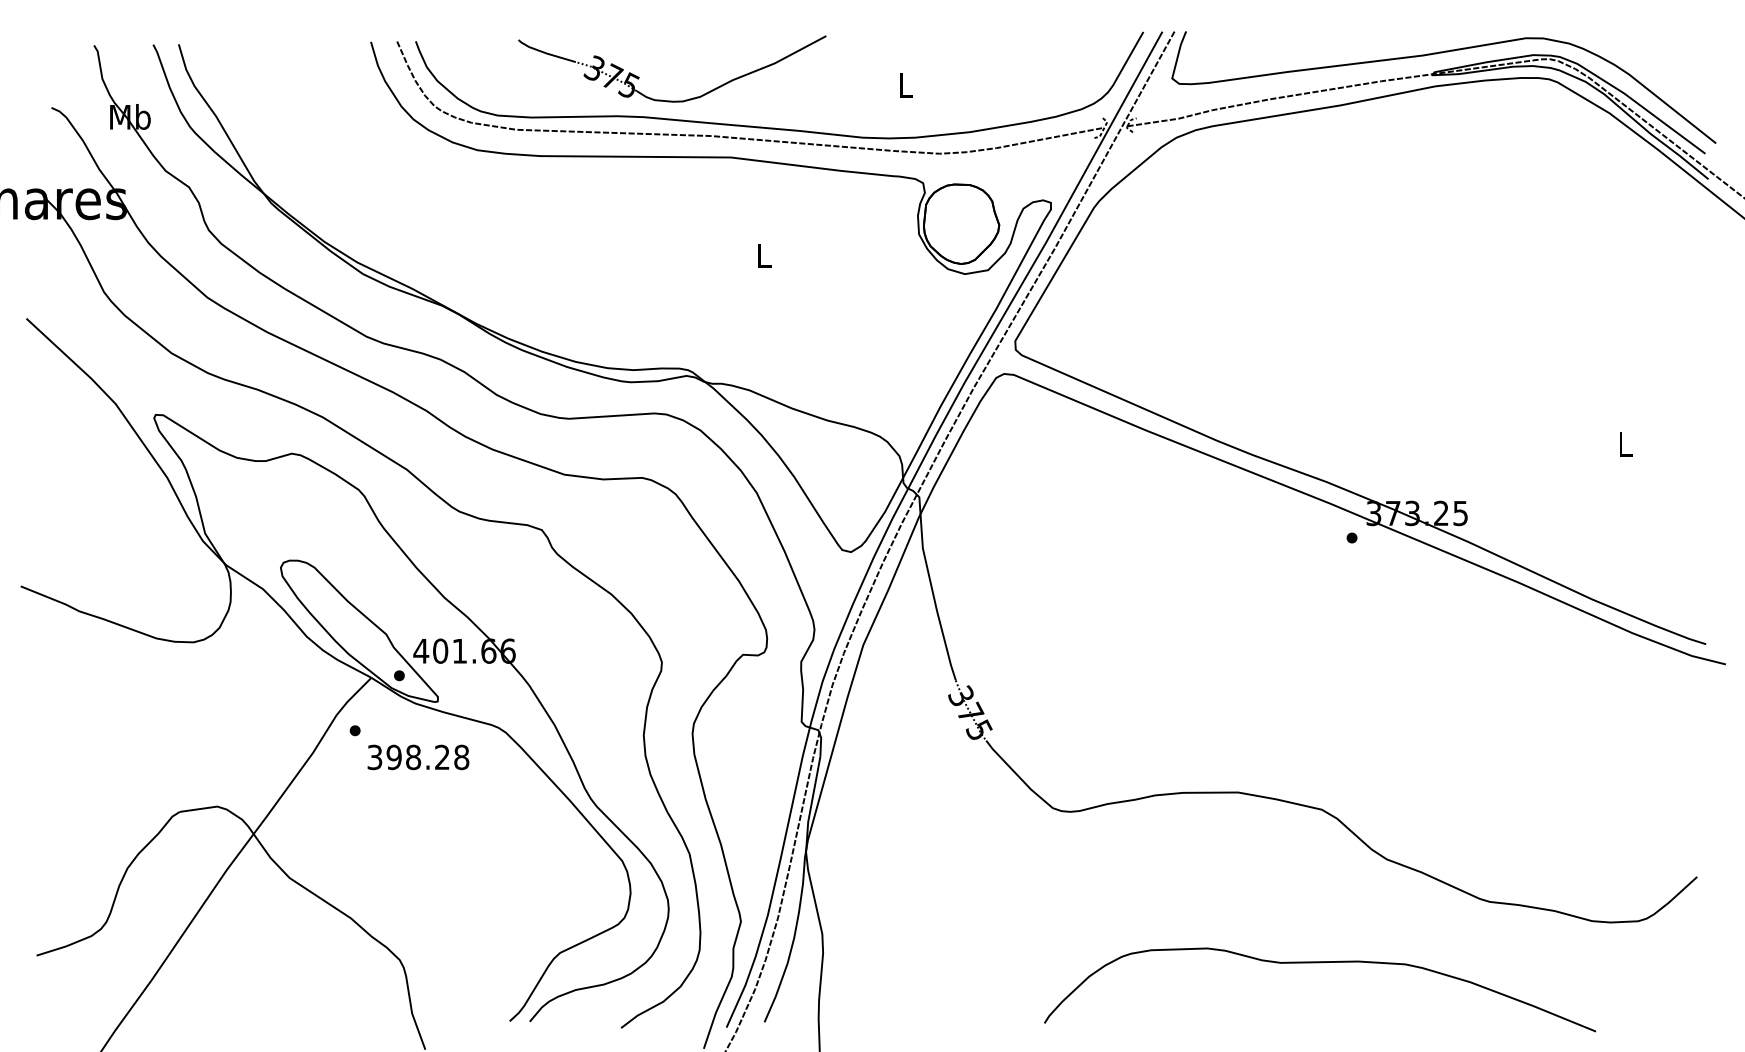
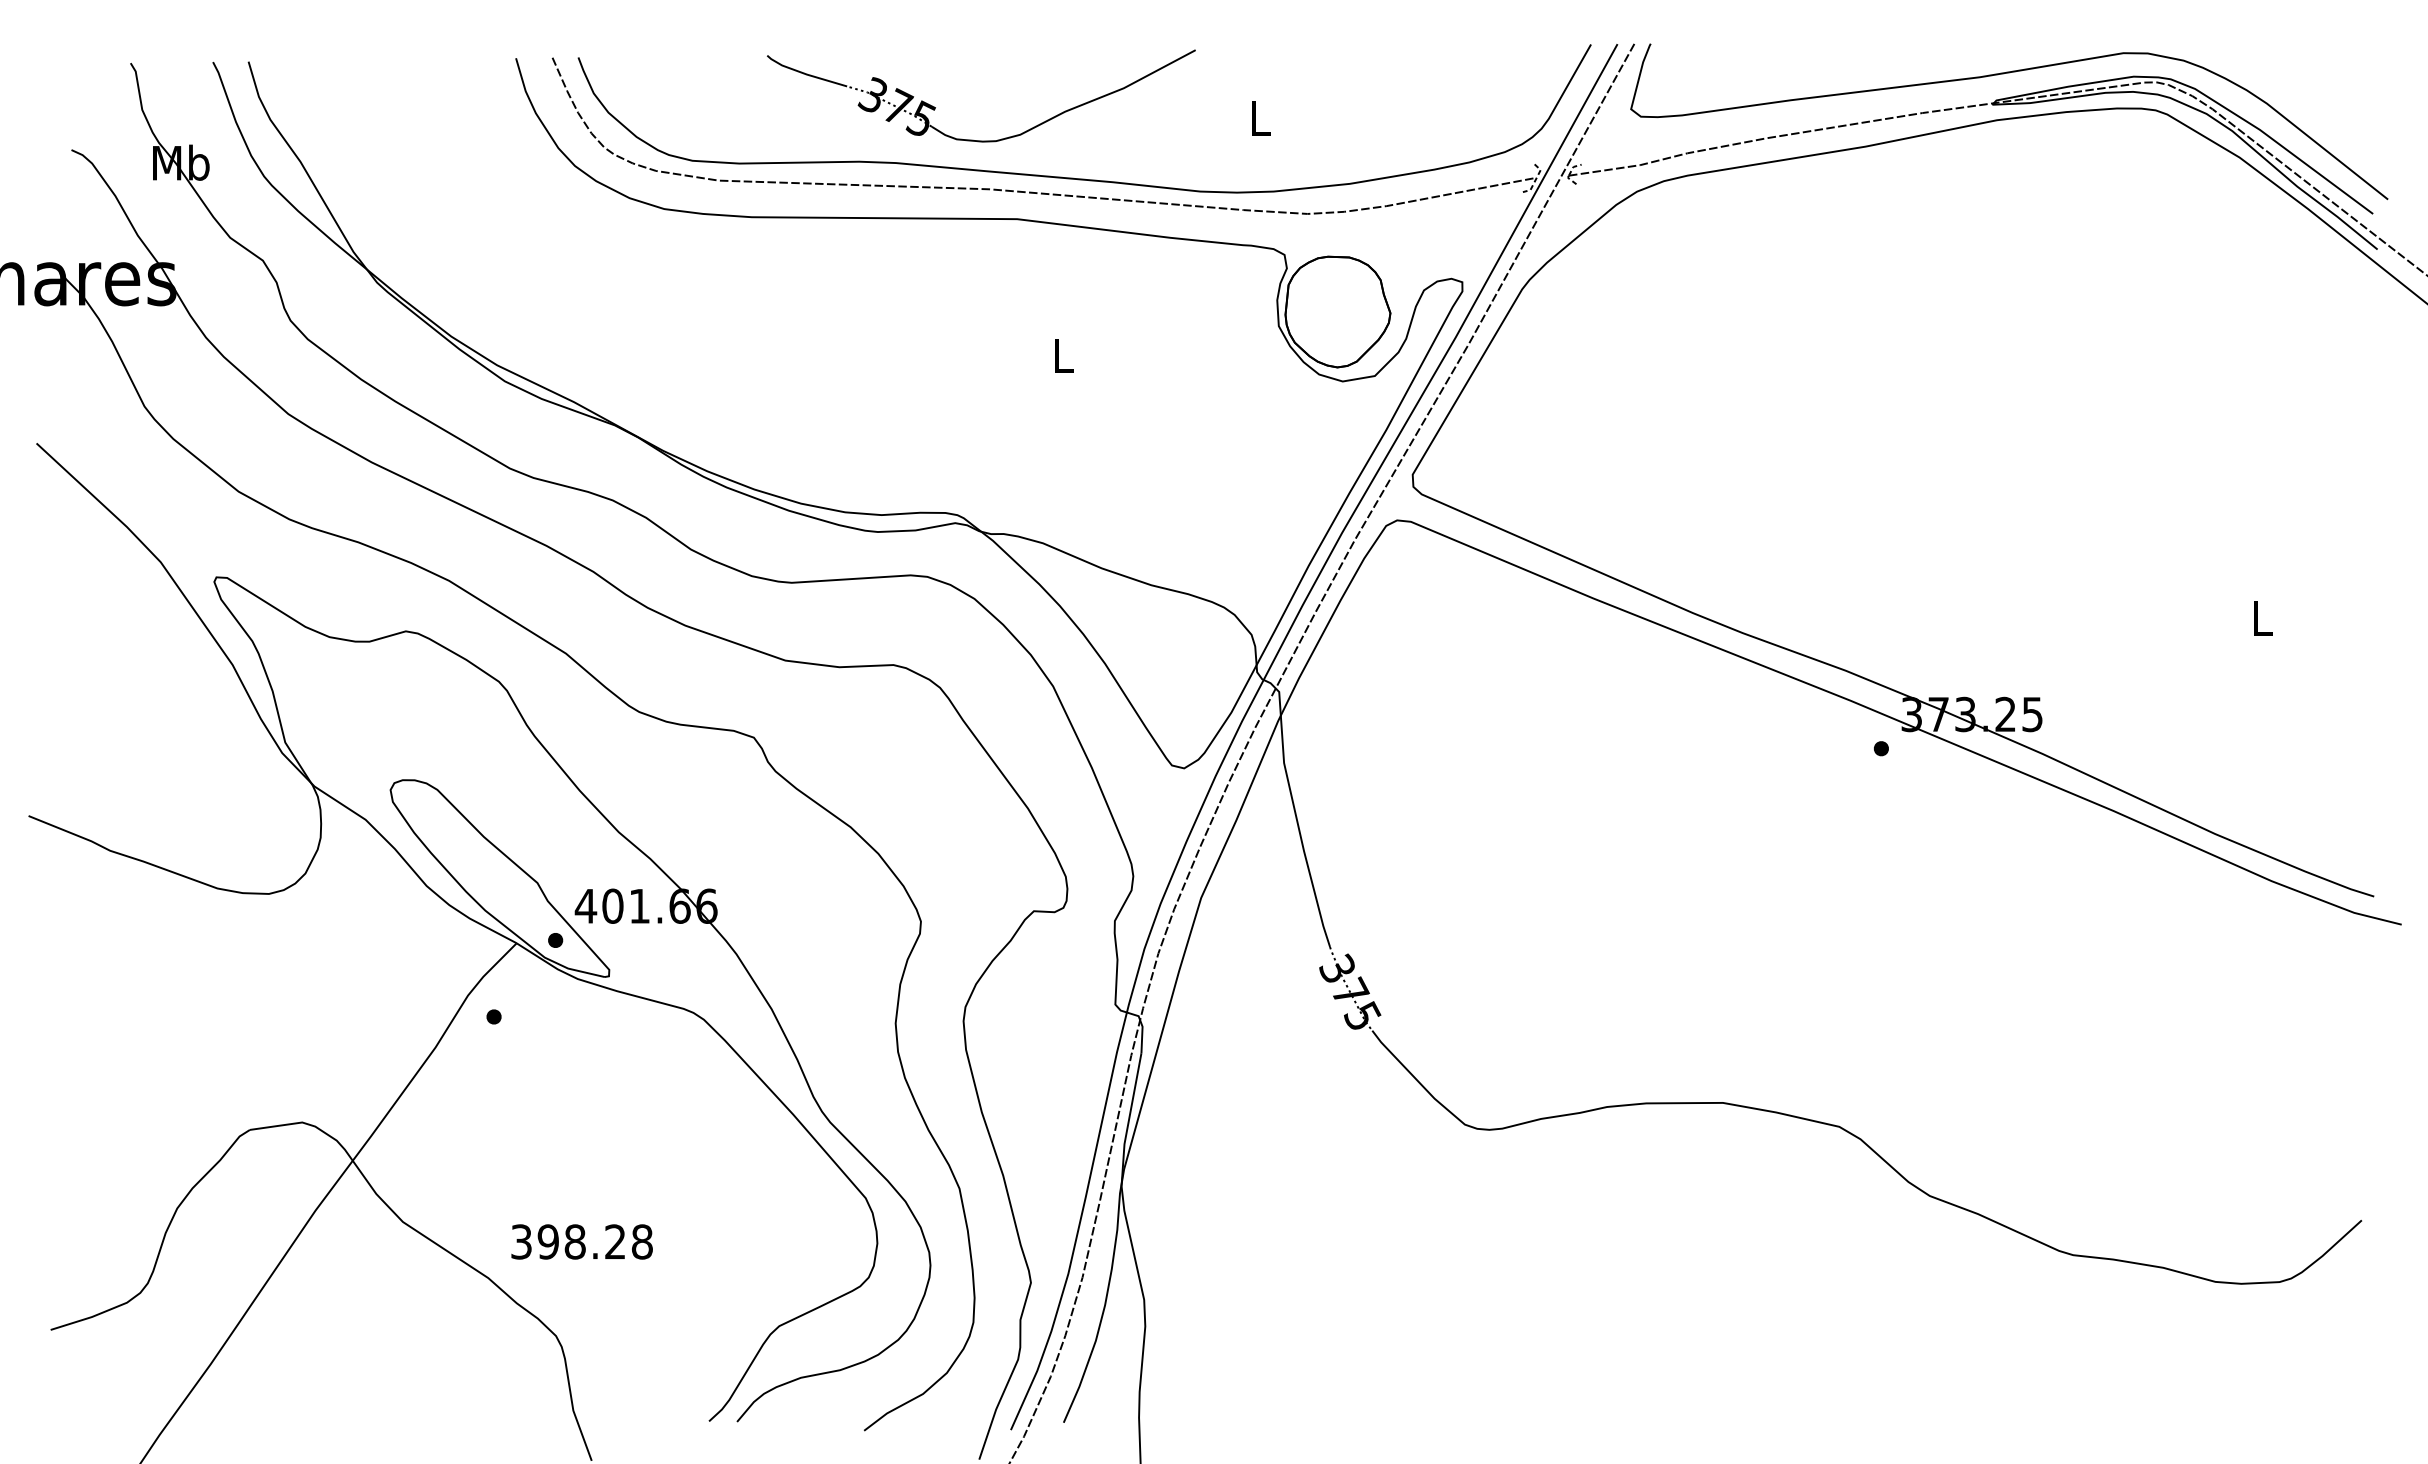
part: (672, 100) -> (981, 139), moved
text: (418, 757) -> (582, 1242), moved
curve: (1320, 963) -> (1837, 1340), removed

